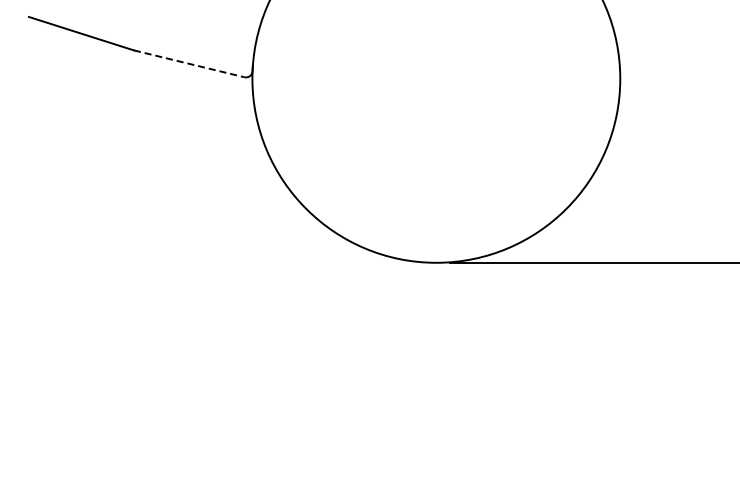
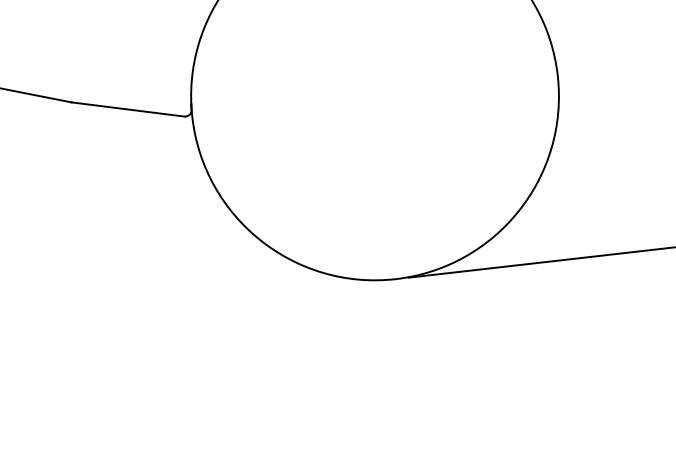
line: (189, 63) -> (128, 109), dashed -> solid

